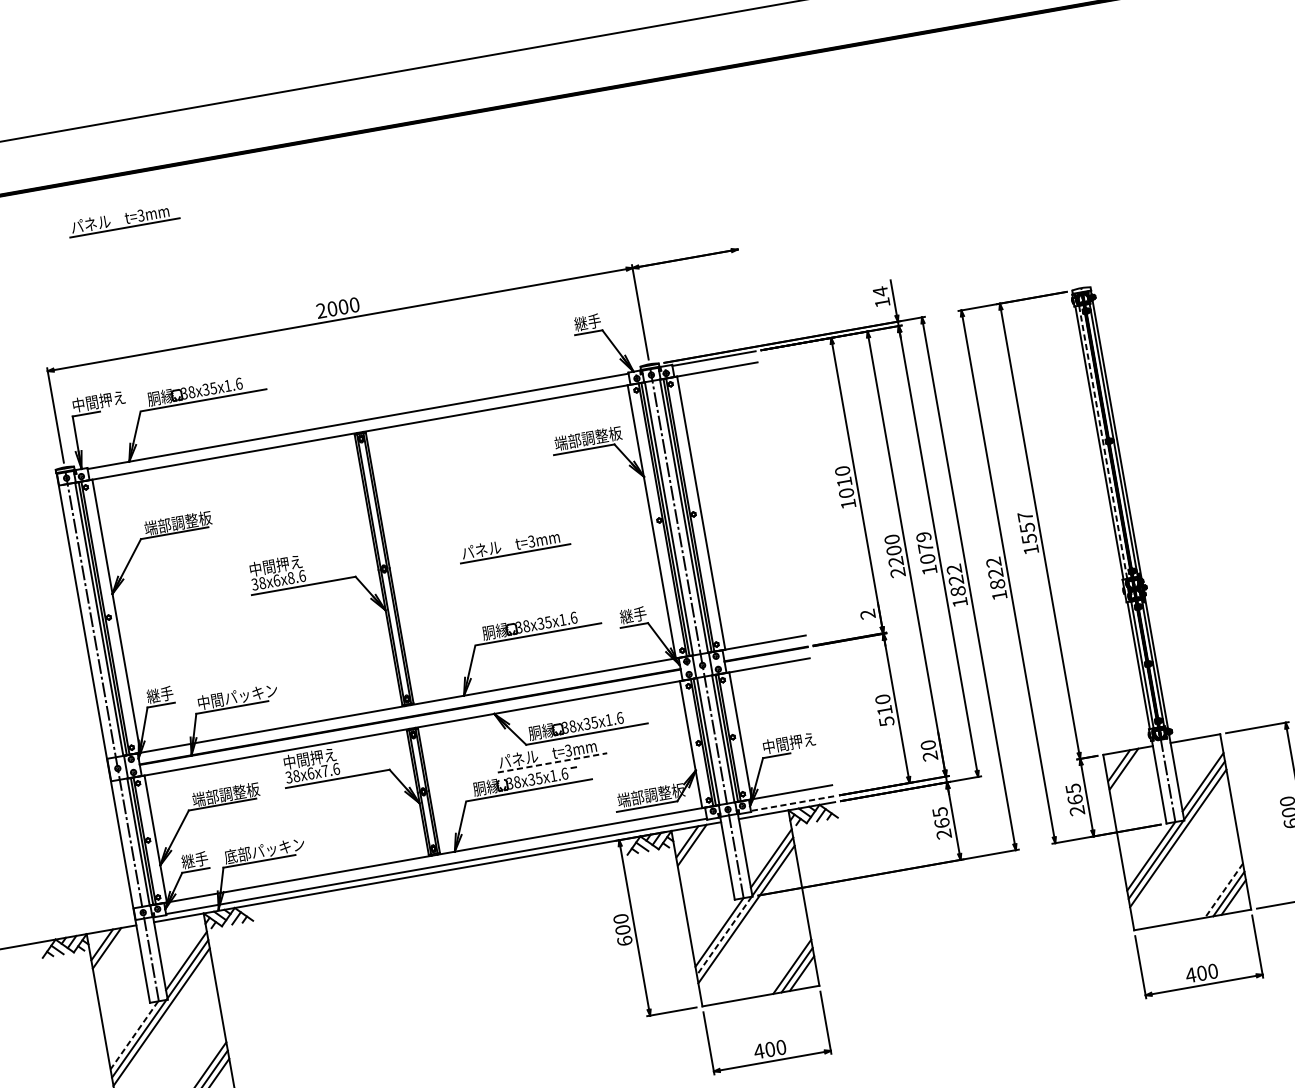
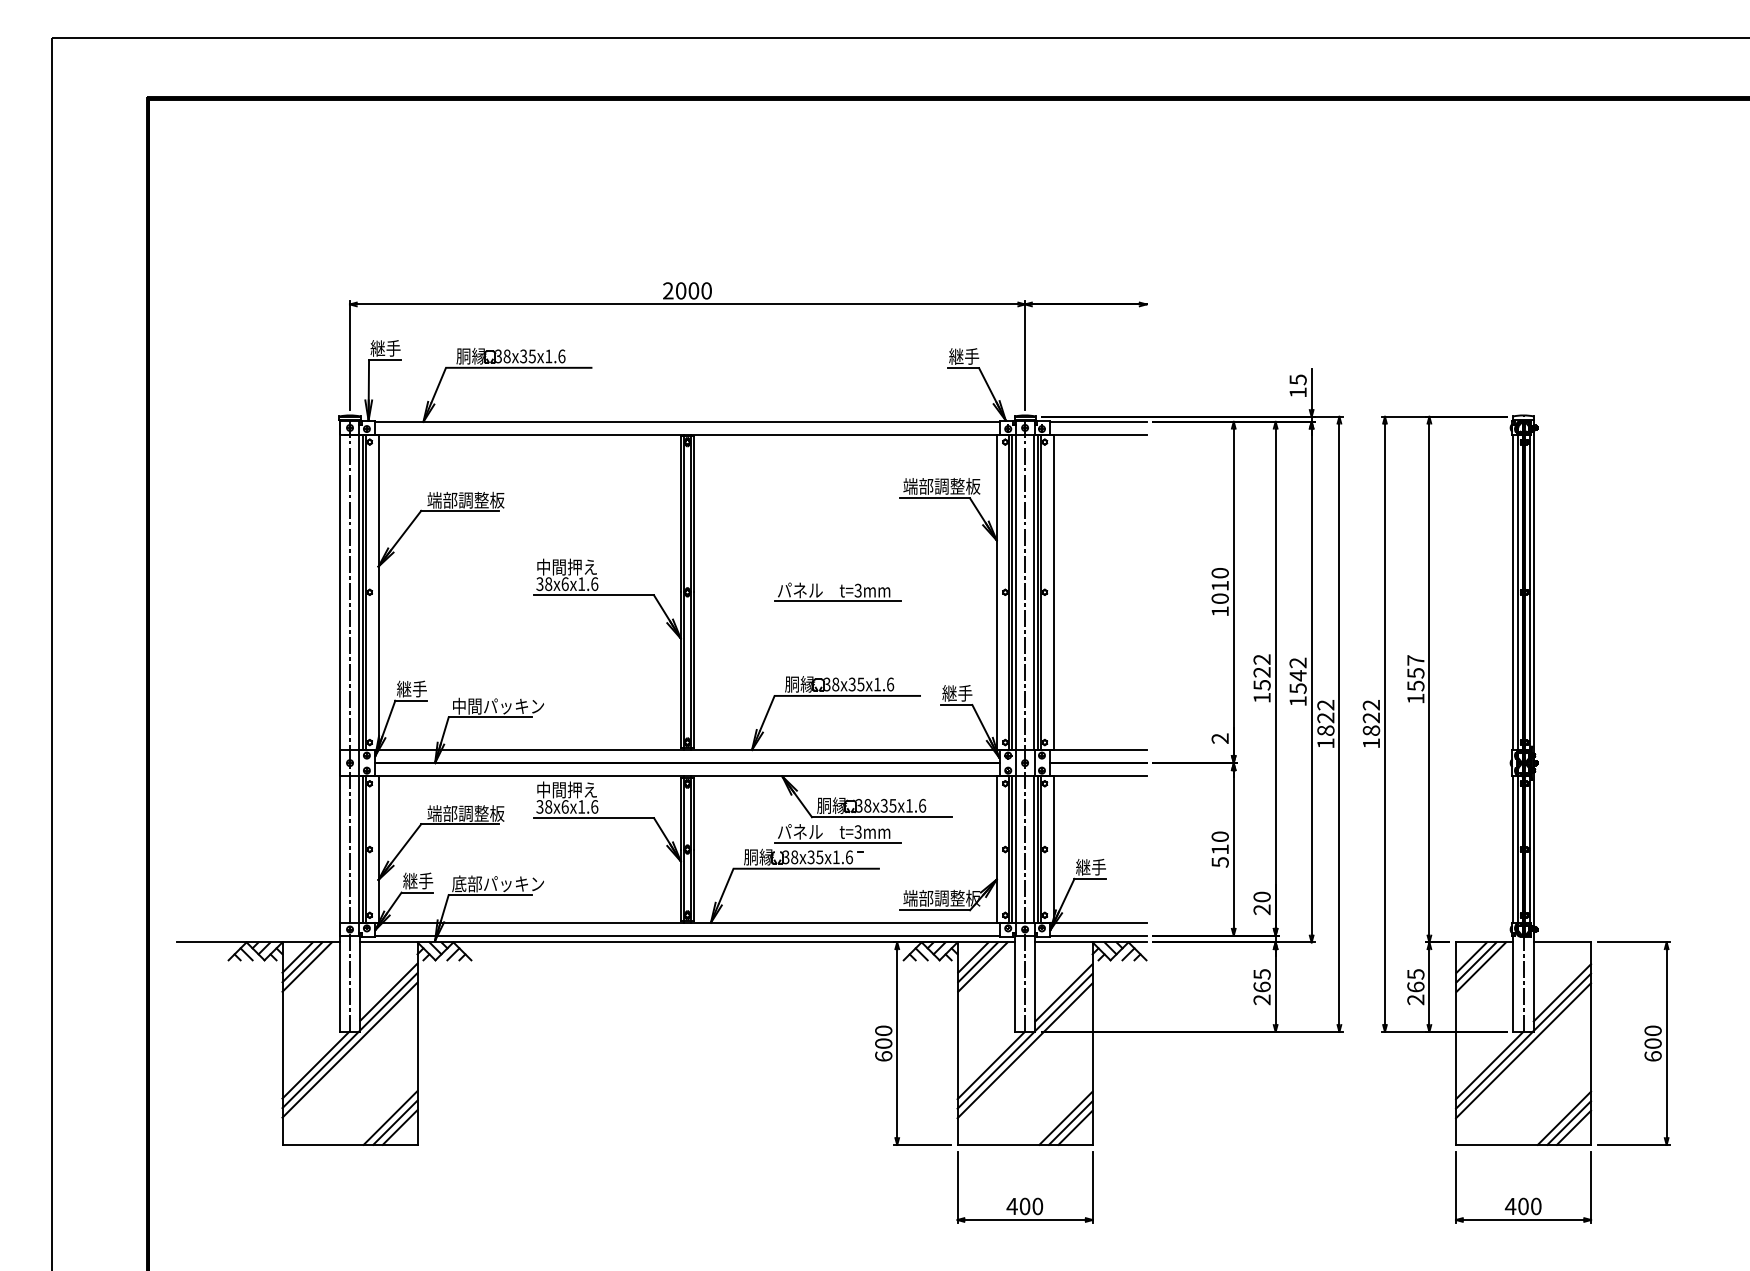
part: (123, 219) -> (464, 149), removed
text: (879, 291) -> (1297, 379), 14 -> 15
text: (98, 401) -> (400, 348), 中間押え -> 継手
line: (1103, 442) -> (1517, 592), dashed -> solid
text: (925, 547) -> (1297, 675), 1079 -> 1542
text: (894, 556) -> (1261, 678), 2200 -> 1522
text: (291, 578) -> (581, 584), 38x6x8.6 -> 38x6x1.6
text: (788, 742) -> (1106, 866), 中間押え -> 継手
line: (553, 762) -> (838, 842), dashed -> solid
text: (324, 770) -> (581, 806), 38x6x7.6 -> 38x6x1.6
line: (1129, 771) -> (1481, 966), added
line: (791, 803) -> (1097, 935), dashed -> solid
line: (696, 848) -> (982, 966), added
line: (1224, 890) -> (1564, 1118), dashed -> solid
line: (723, 936) -> (995, 1070), dashed -> solid
line: (111, 951) -> (306, 966), added
line: (134, 1035) -> (315, 1065), dashed -> solid

